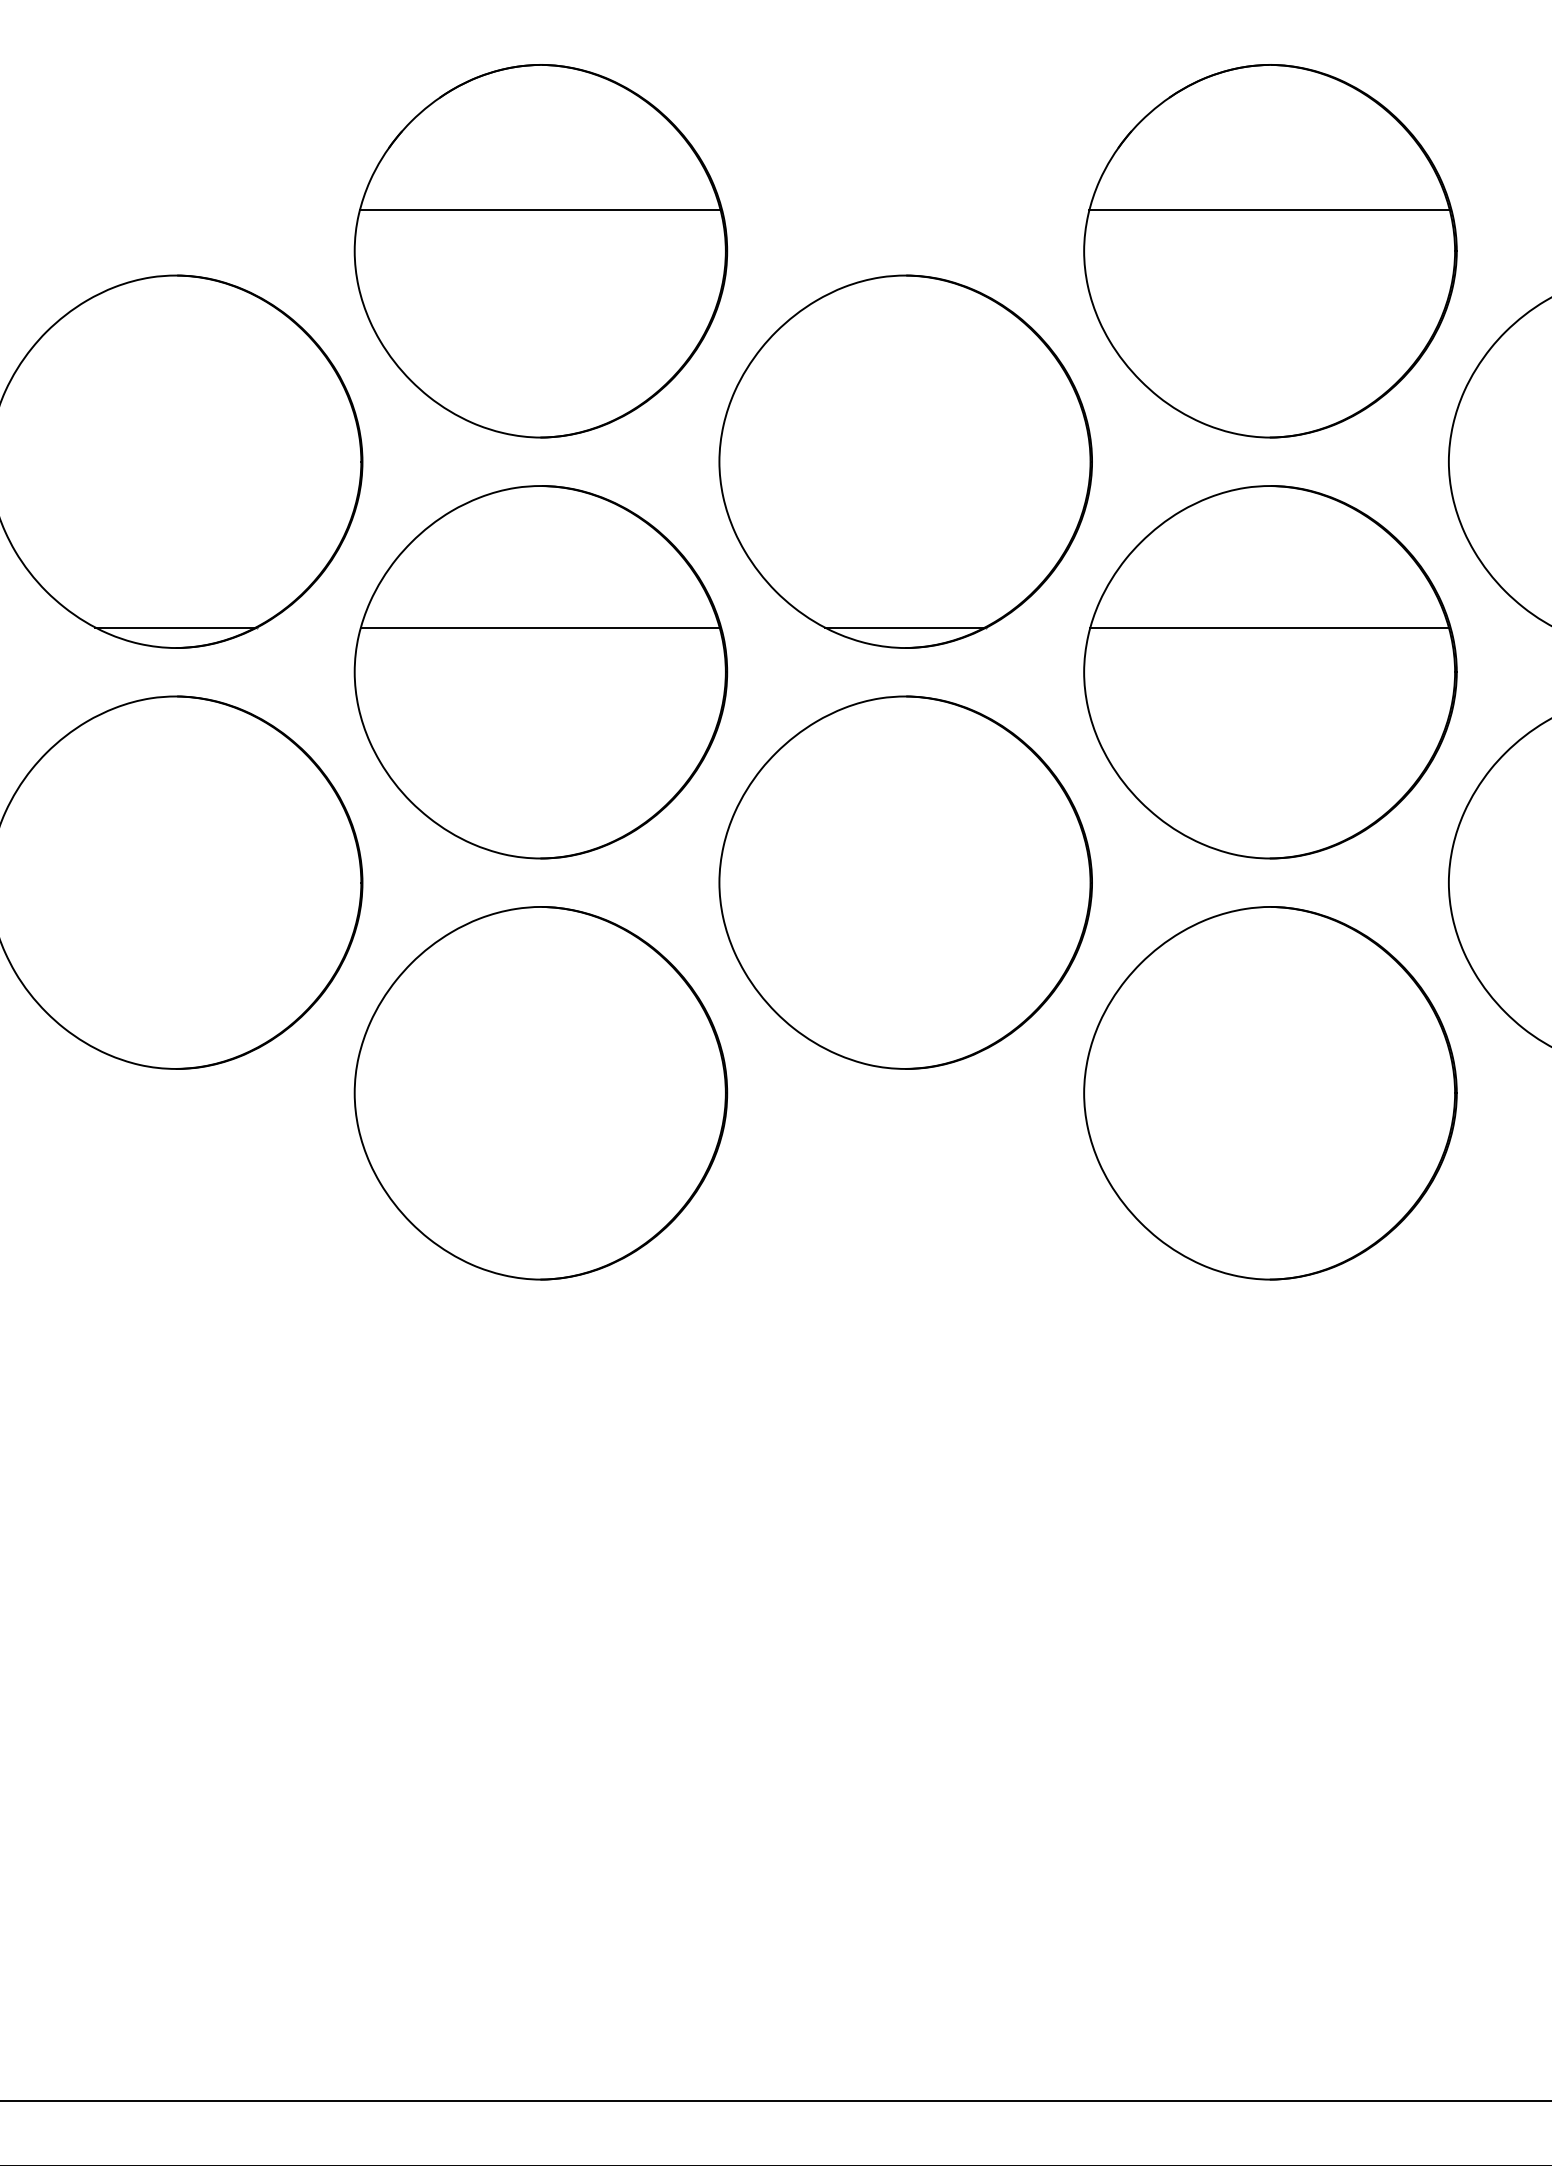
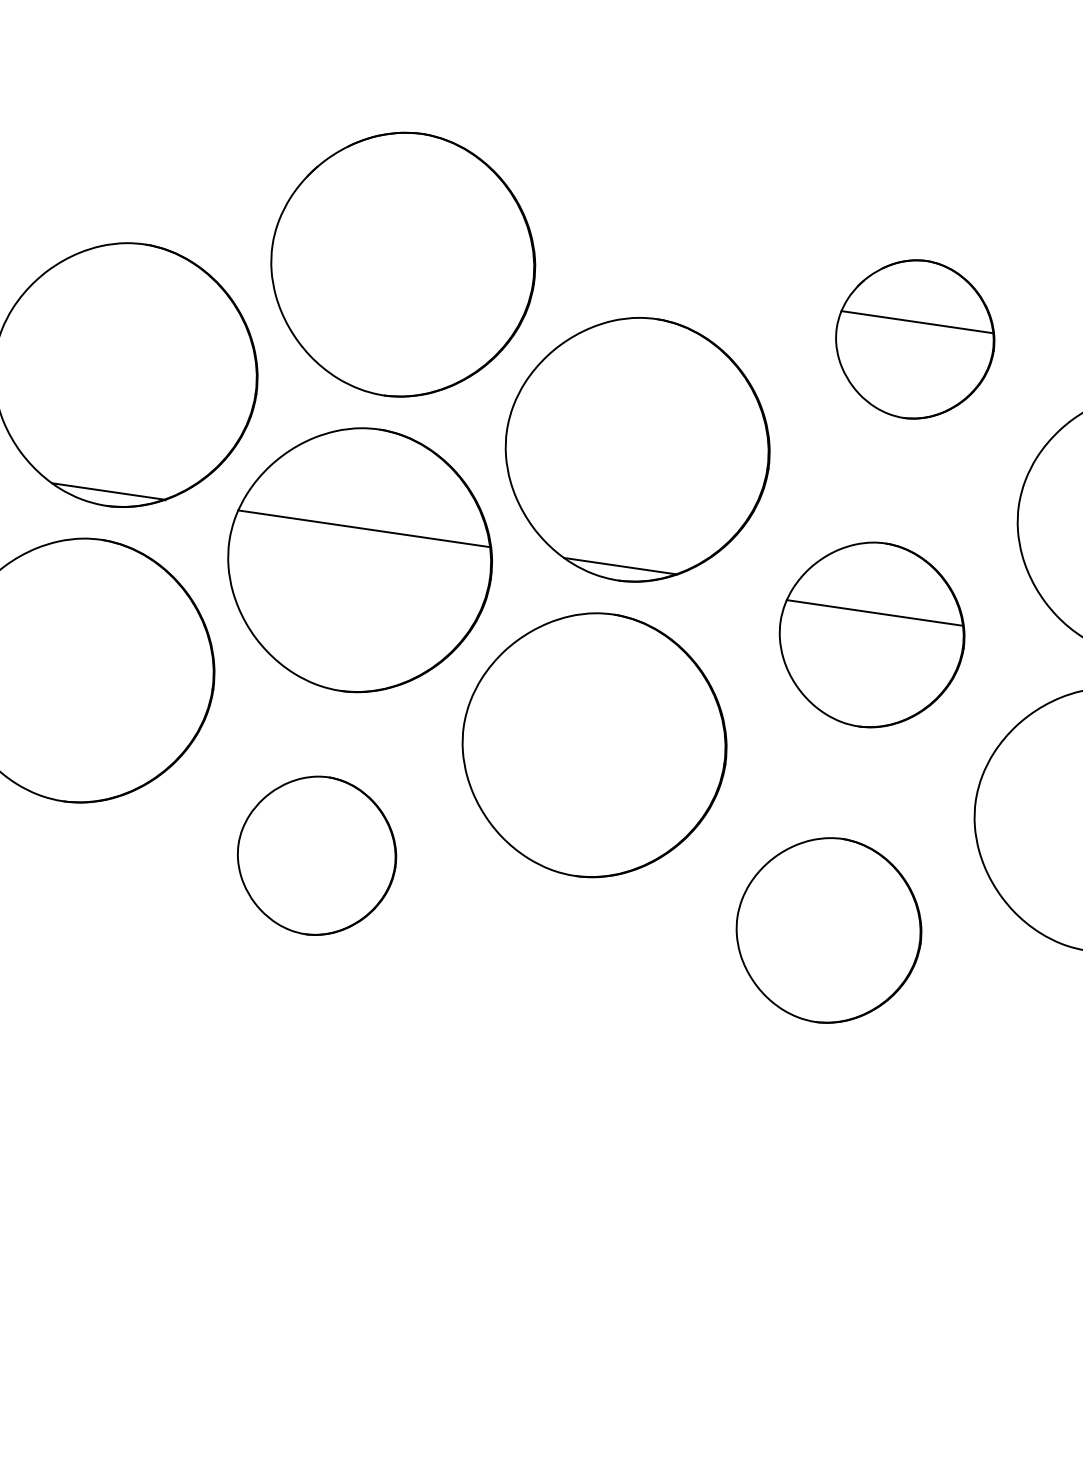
line: (539, 210) -> (406, 235), removed
part: (1270, 251) -> (915, 339), size x0.6
part: (1270, 672) -> (872, 635), size x0.7
part: (540, 1093) -> (316, 855), size x0.6
part: (1270, 1093) -> (829, 930), size x0.7

